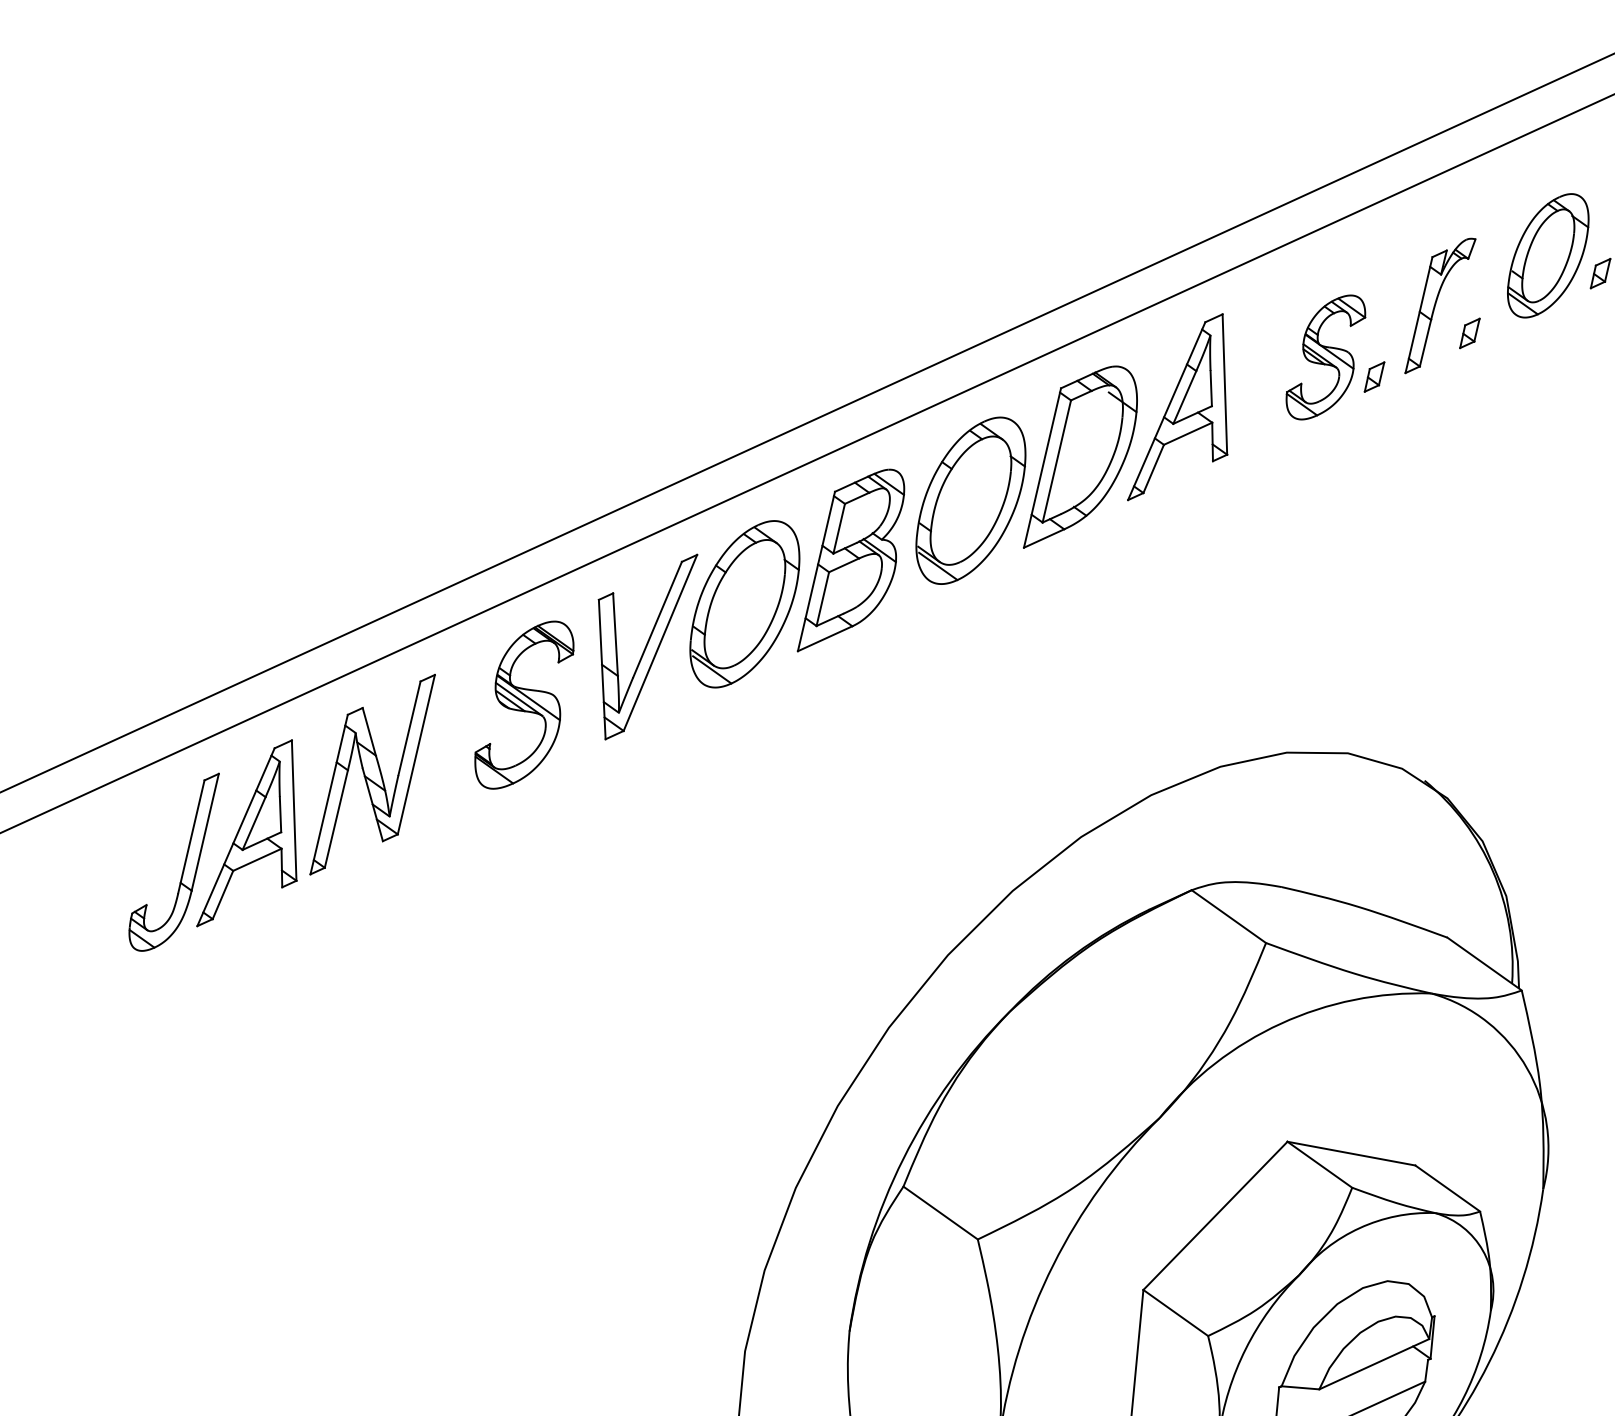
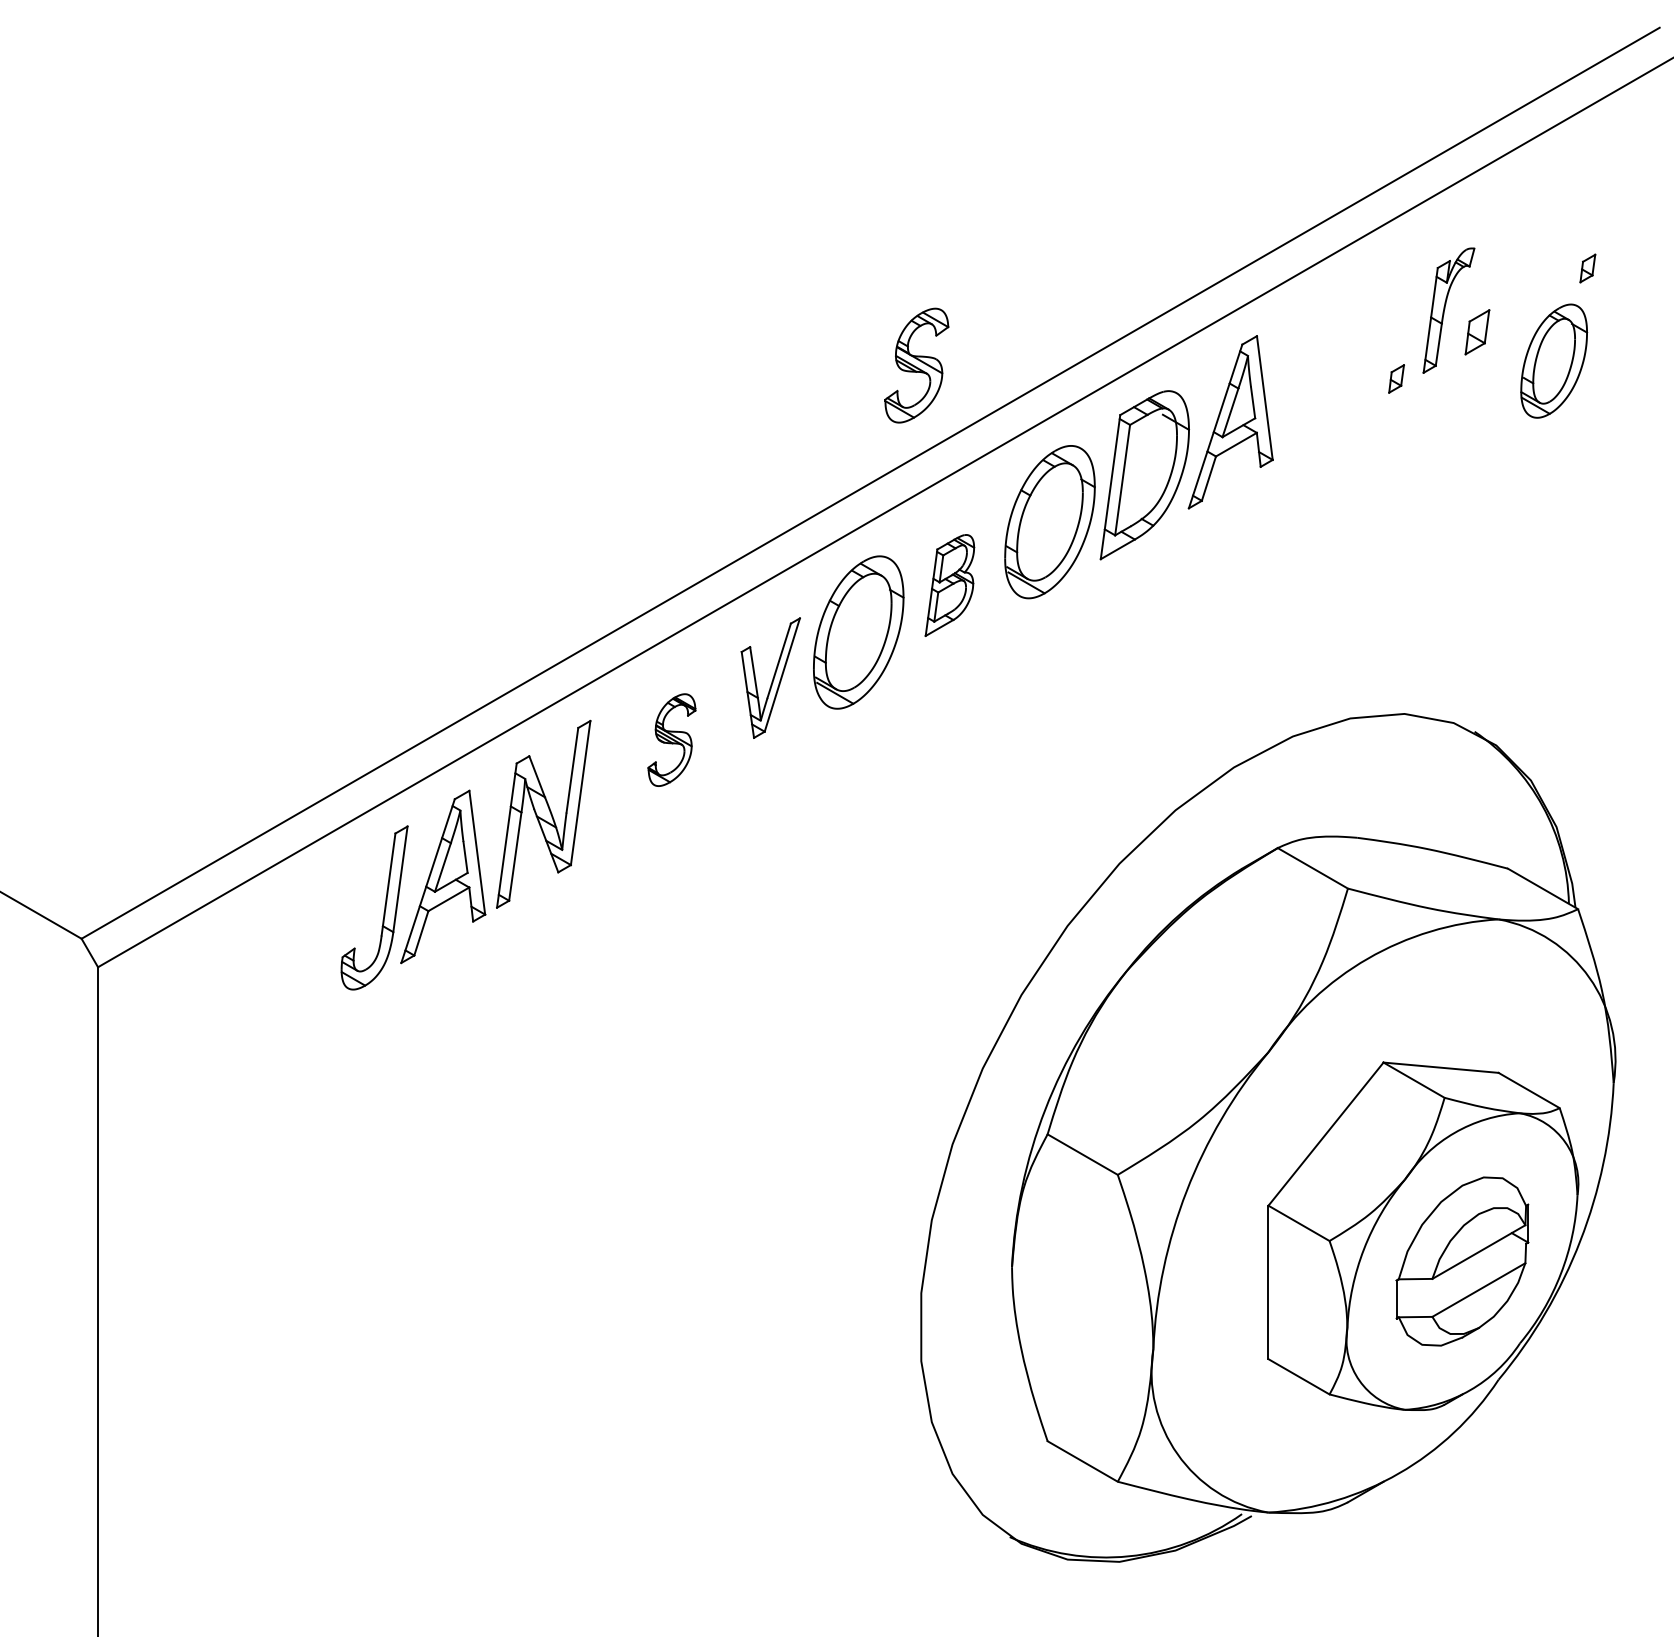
part: (1548, 255) -> (1554, 360), moved
part: (1469, 333) -> (1476, 332), size x1.6
part: (1325, 357) -> (916, 365), moved
part: (851, 561) -> (949, 585), size x0.6
part: (641, 645) -> (770, 677), size x0.7
part: (523, 704) -> (671, 739), size x0.6

